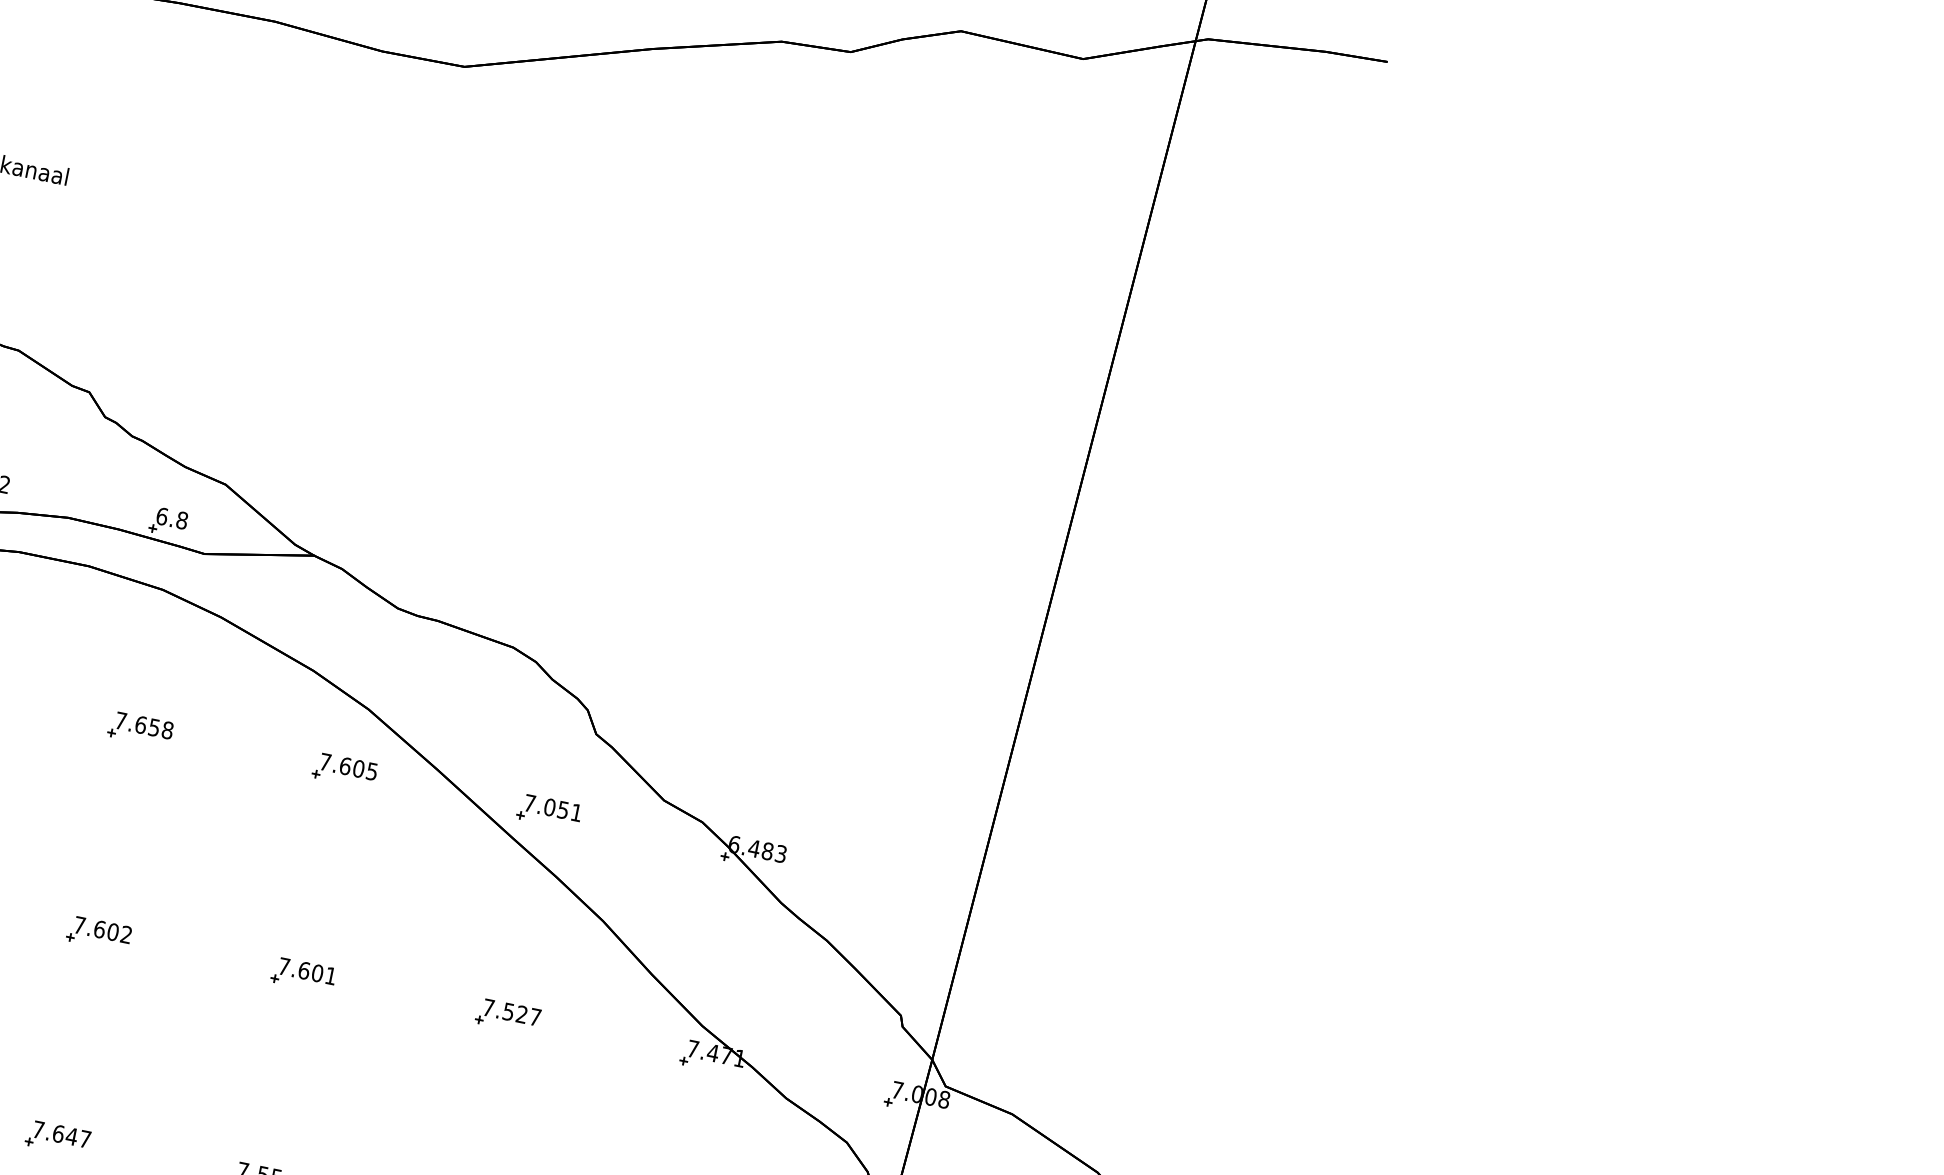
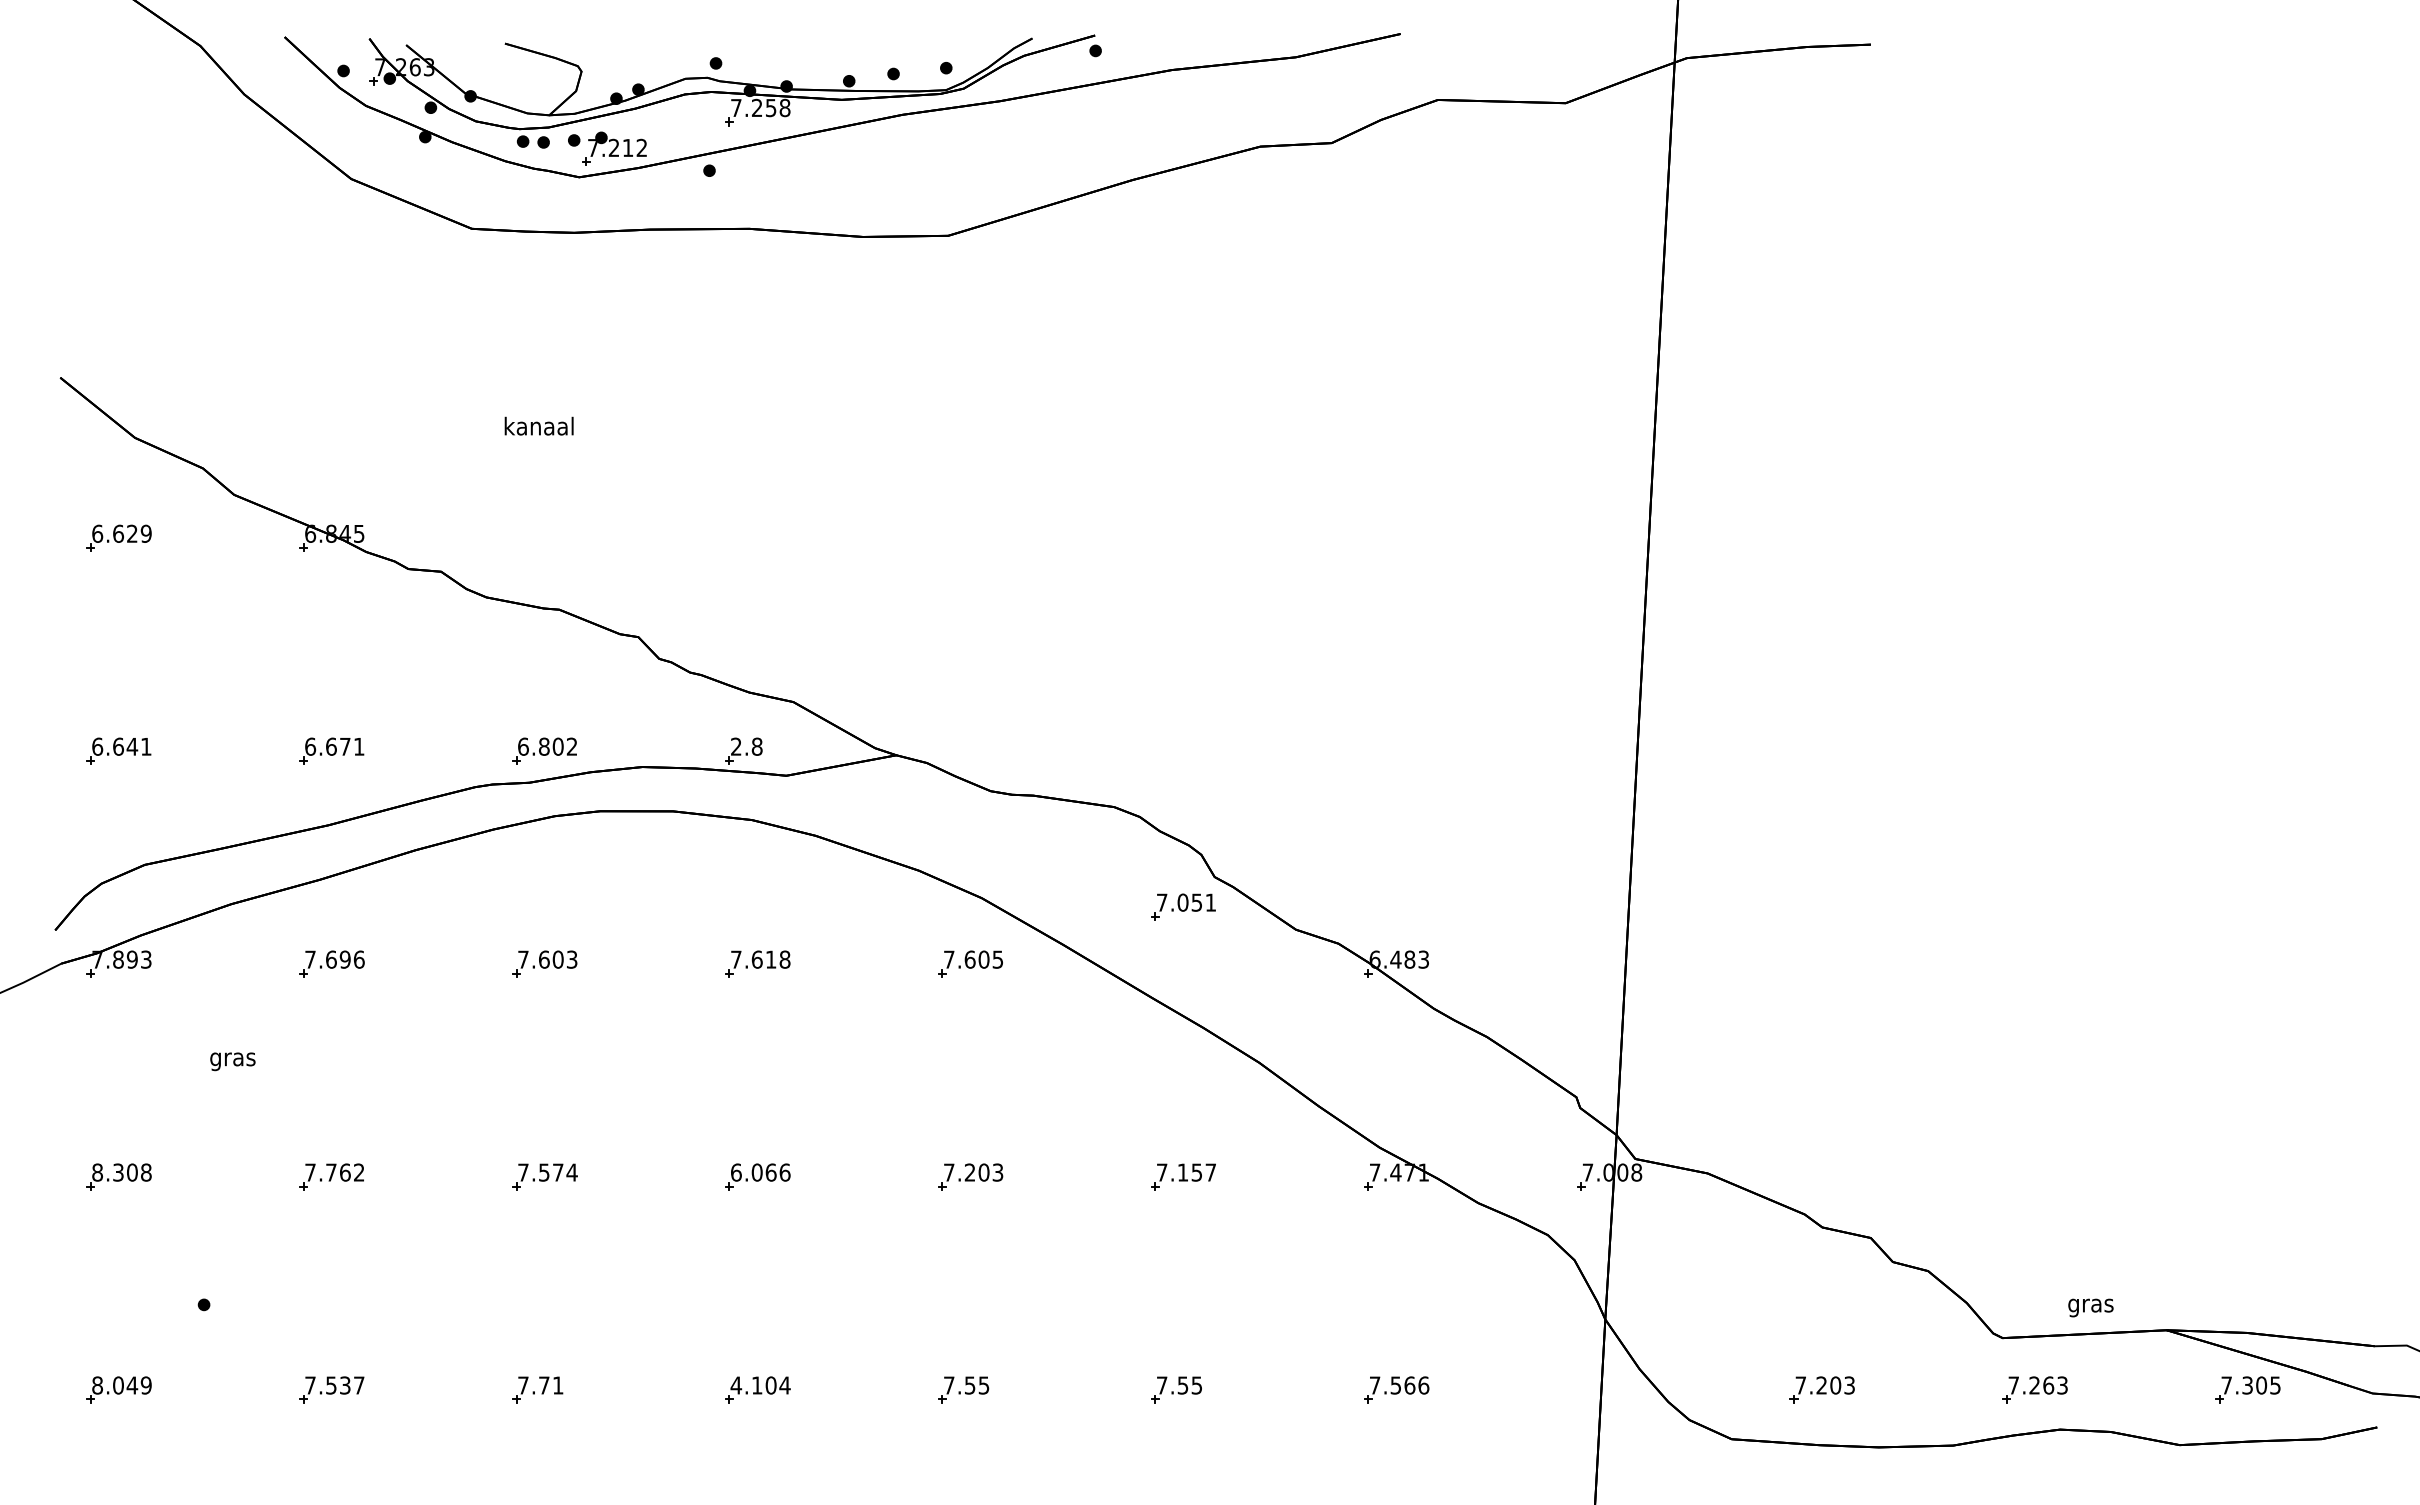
text: (162, 516) -> (736, 746), 6.8 -> 2.8
text: (154, 727) -> (771, 959), 7.658 -> 7.618
part: (549, 811) -> (1183, 906), moved
text: (102, 930) -> (760, 1172), 7.602 -> 6.066
text: (317, 973) -> (983, 1172), 7.601 -> 7.203
text: (514, 1013) -> (1189, 1172), 7.527 -> 7.157
text: (61, 1134) -> (760, 1385), 7.647 -> 4.104

